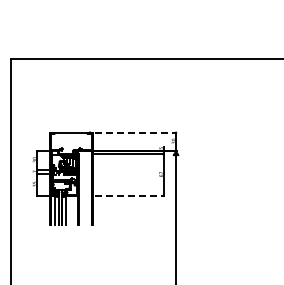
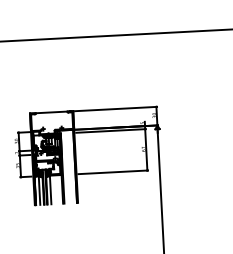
line: (136, 132) -> (116, 108), dashed -> solid
line: (129, 195) -> (113, 171), dashed -> solid

